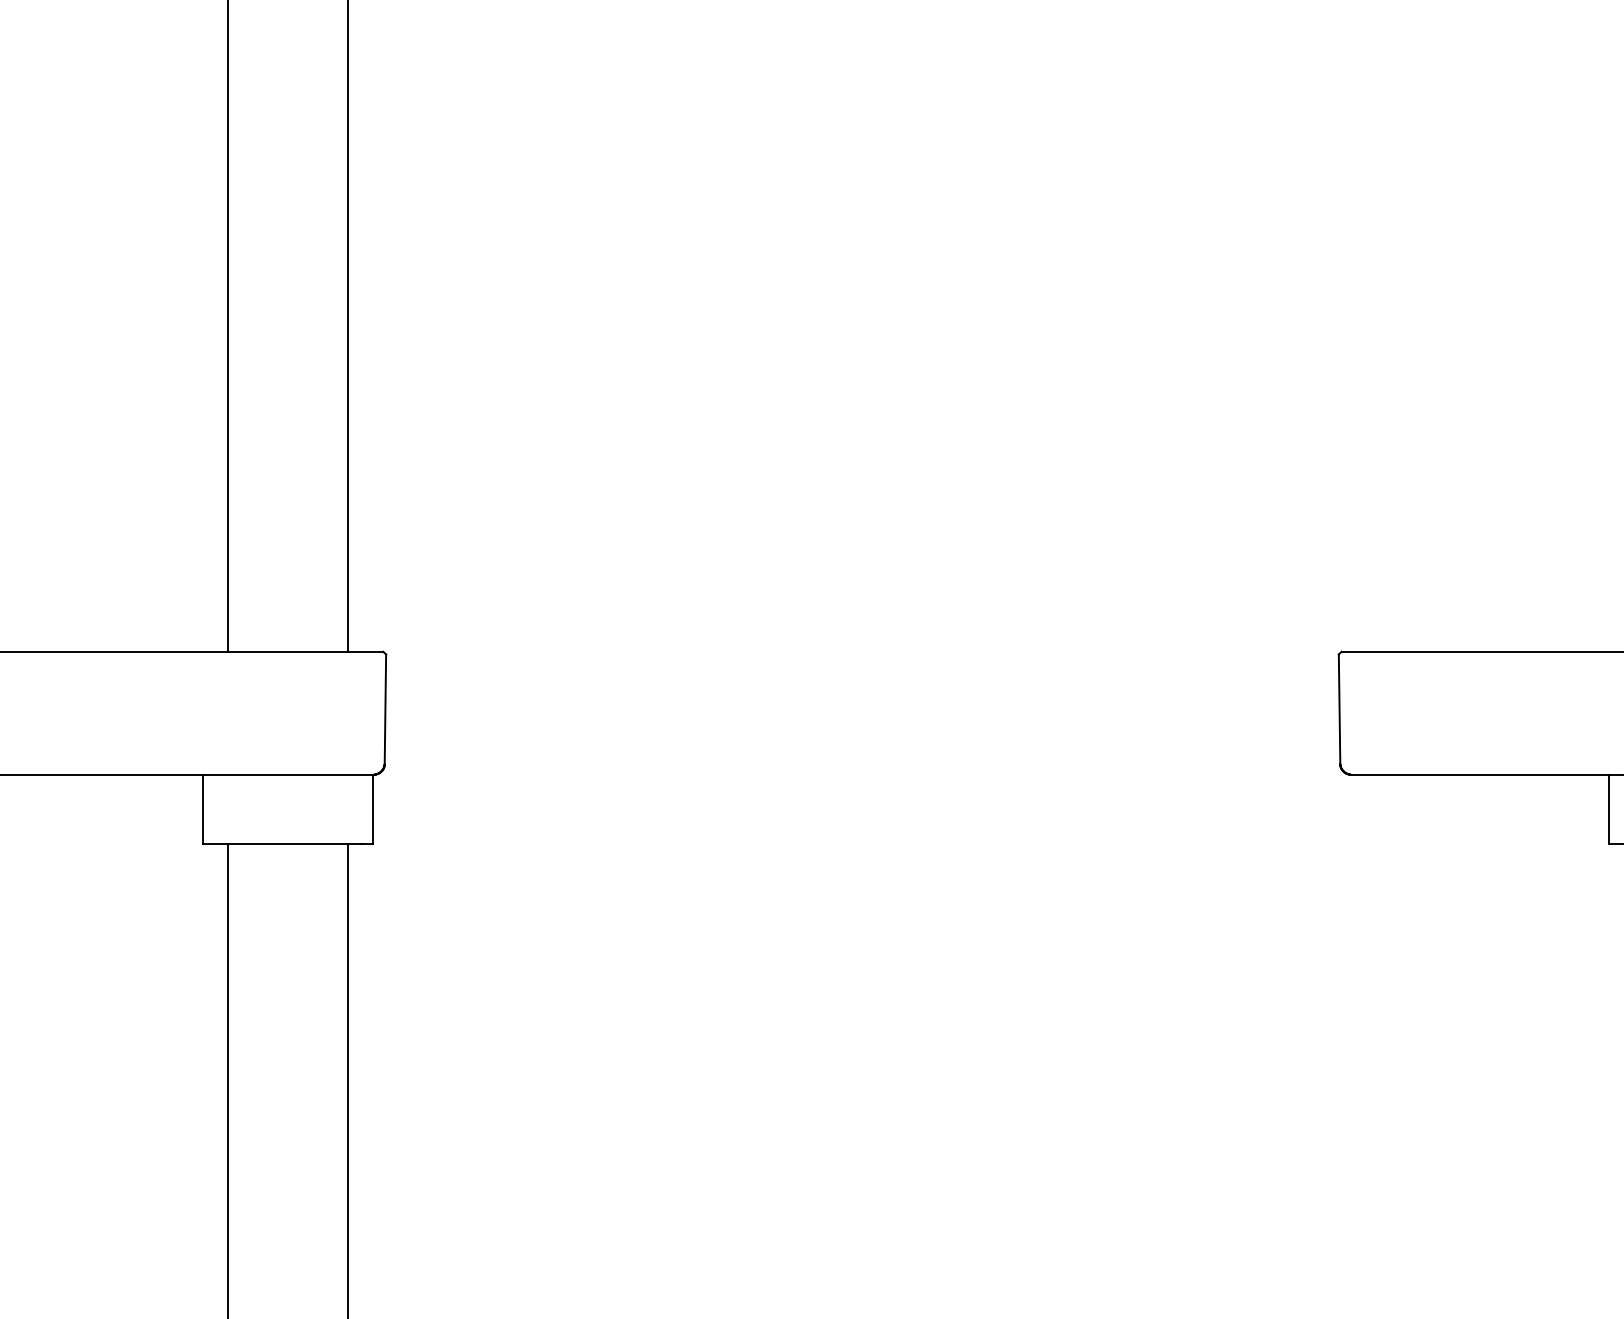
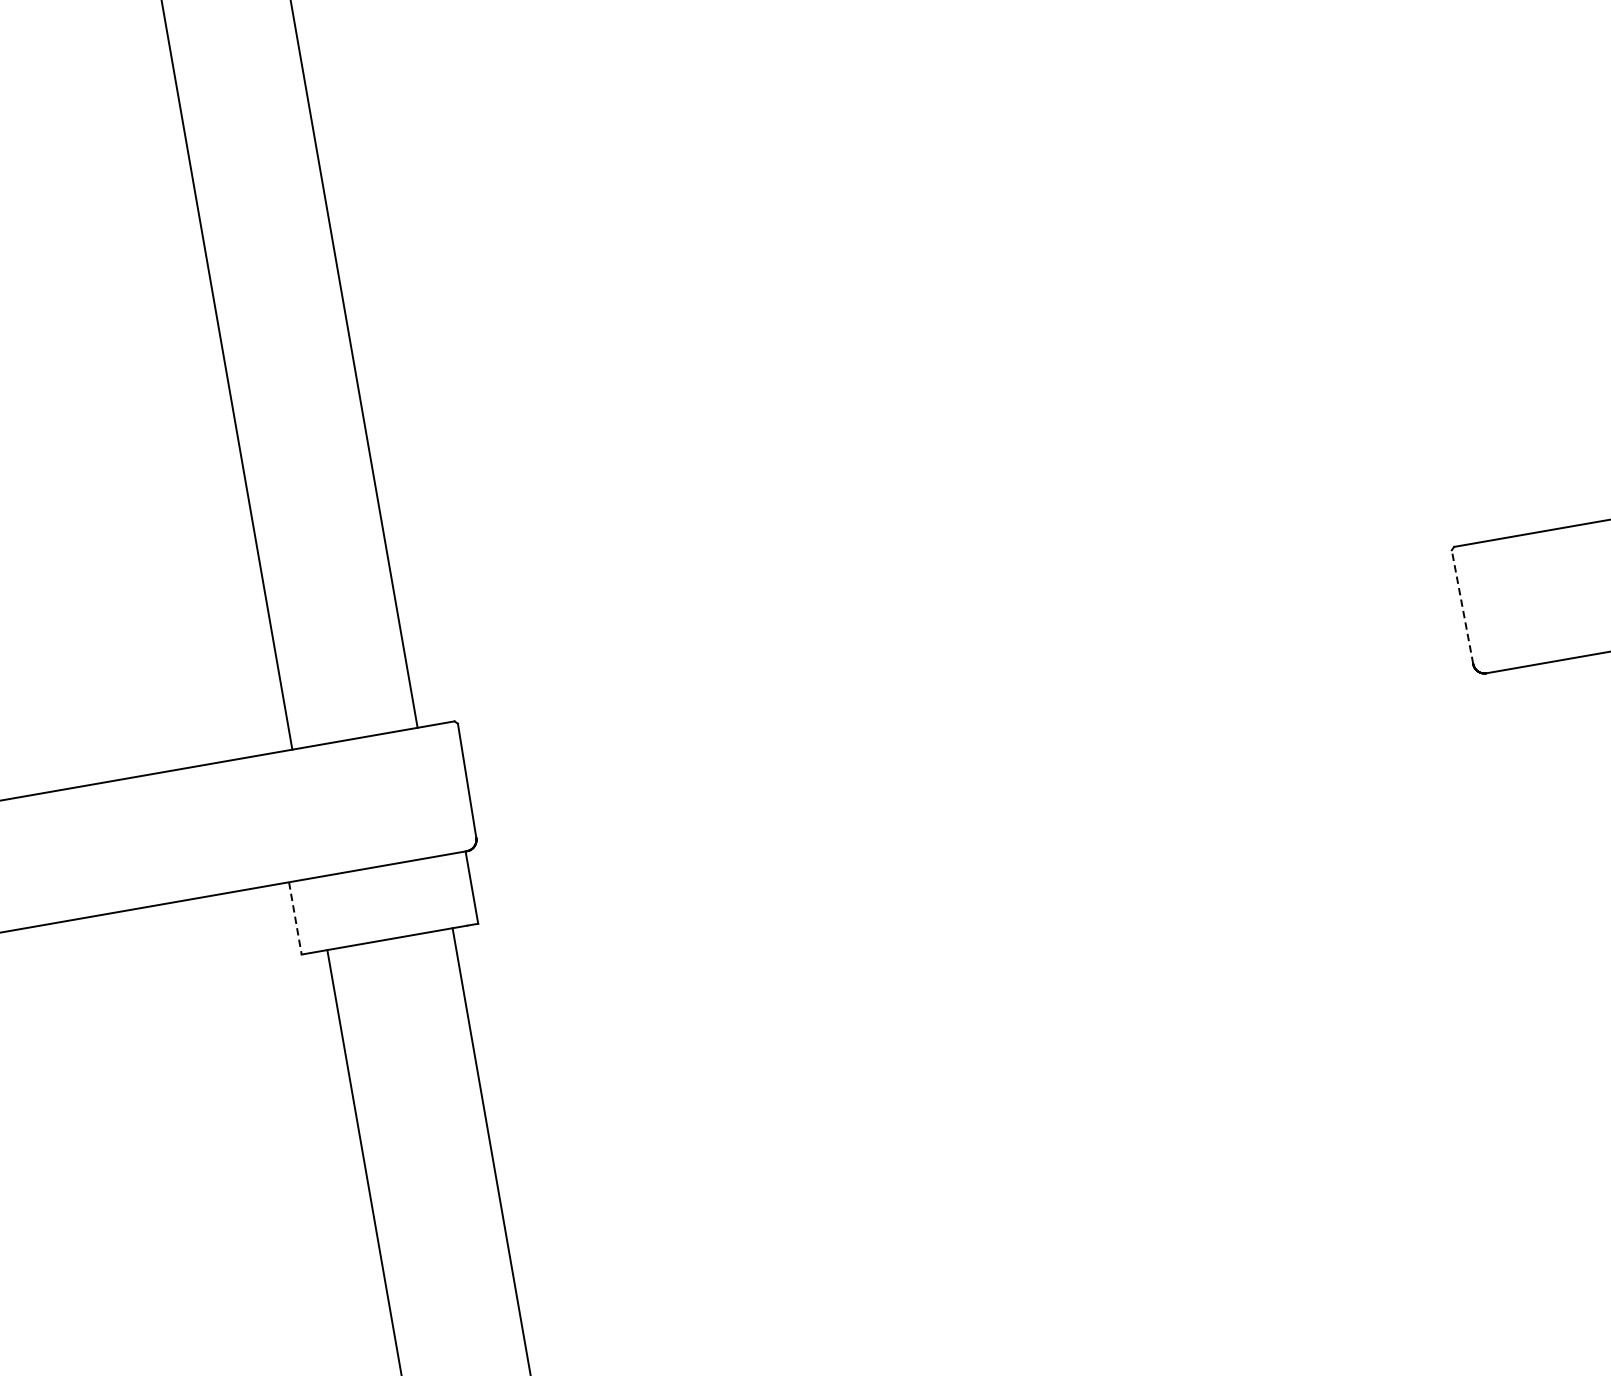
line: (1339, 709) -> (1462, 607), solid -> dashed
line: (203, 809) -> (295, 918), solid -> dashed

